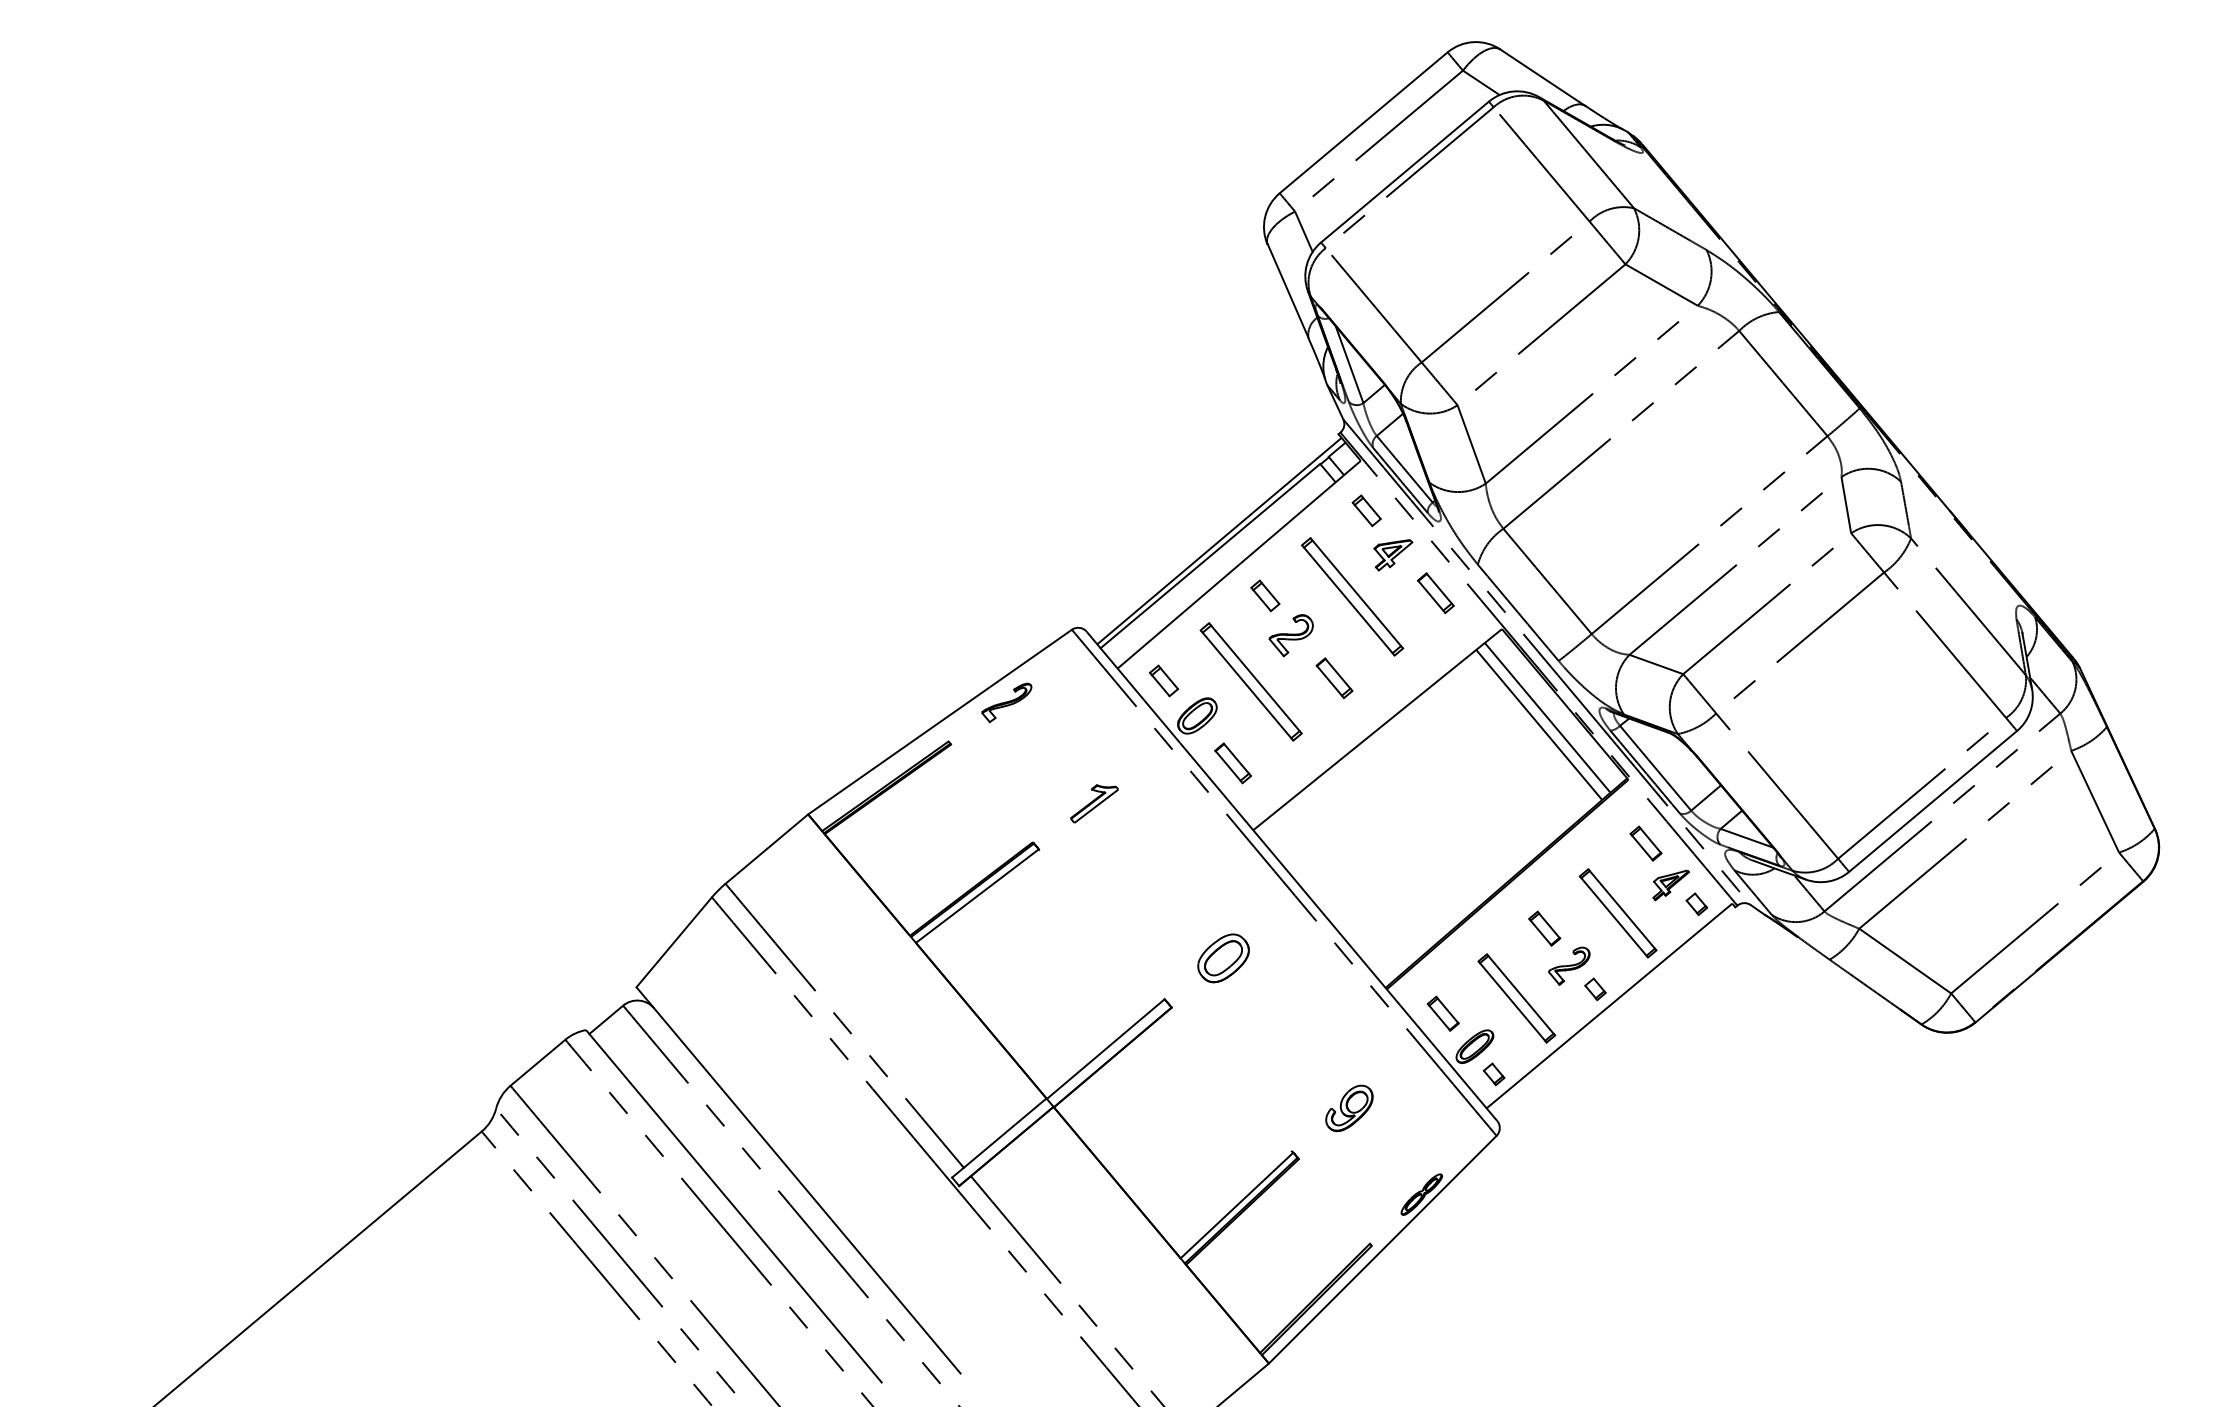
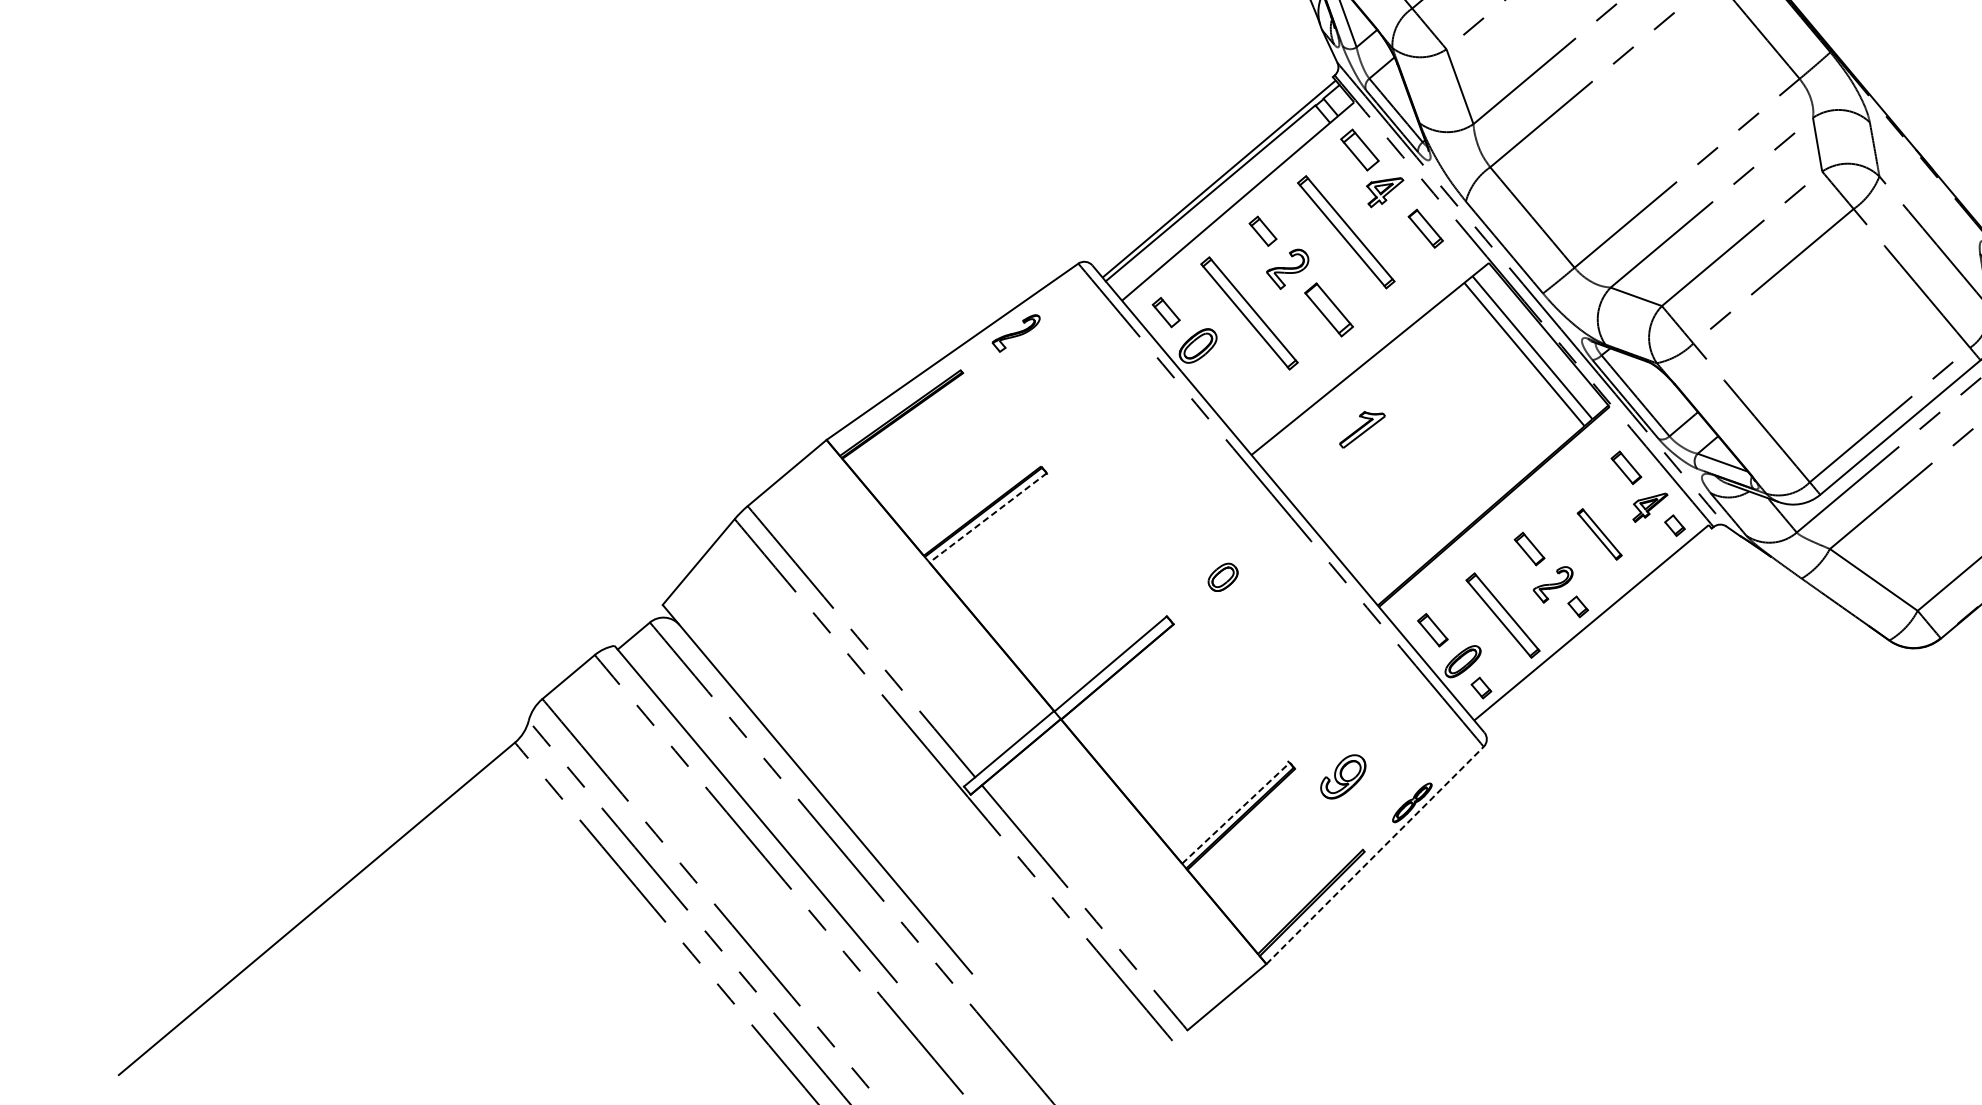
part: (1366, 510) -> (1359, 149), size x1.4
part: (1334, 678) -> (1329, 310), size x1.4
part: (1233, 763) -> (1232, 391), removed
part: (1094, 803) -> (1362, 429), moved
line: (977, 896) -> (988, 518), solid -> dashed
part: (1617, 913) -> (1599, 534), size x0.6
part: (1223, 958) -> (1223, 577), size x0.6
part: (1349, 1108) -> (1343, 776), moved
line: (1237, 1205) -> (1236, 813), solid -> dashed
line: (1382, 1249) -> (1374, 855), solid -> dashed

